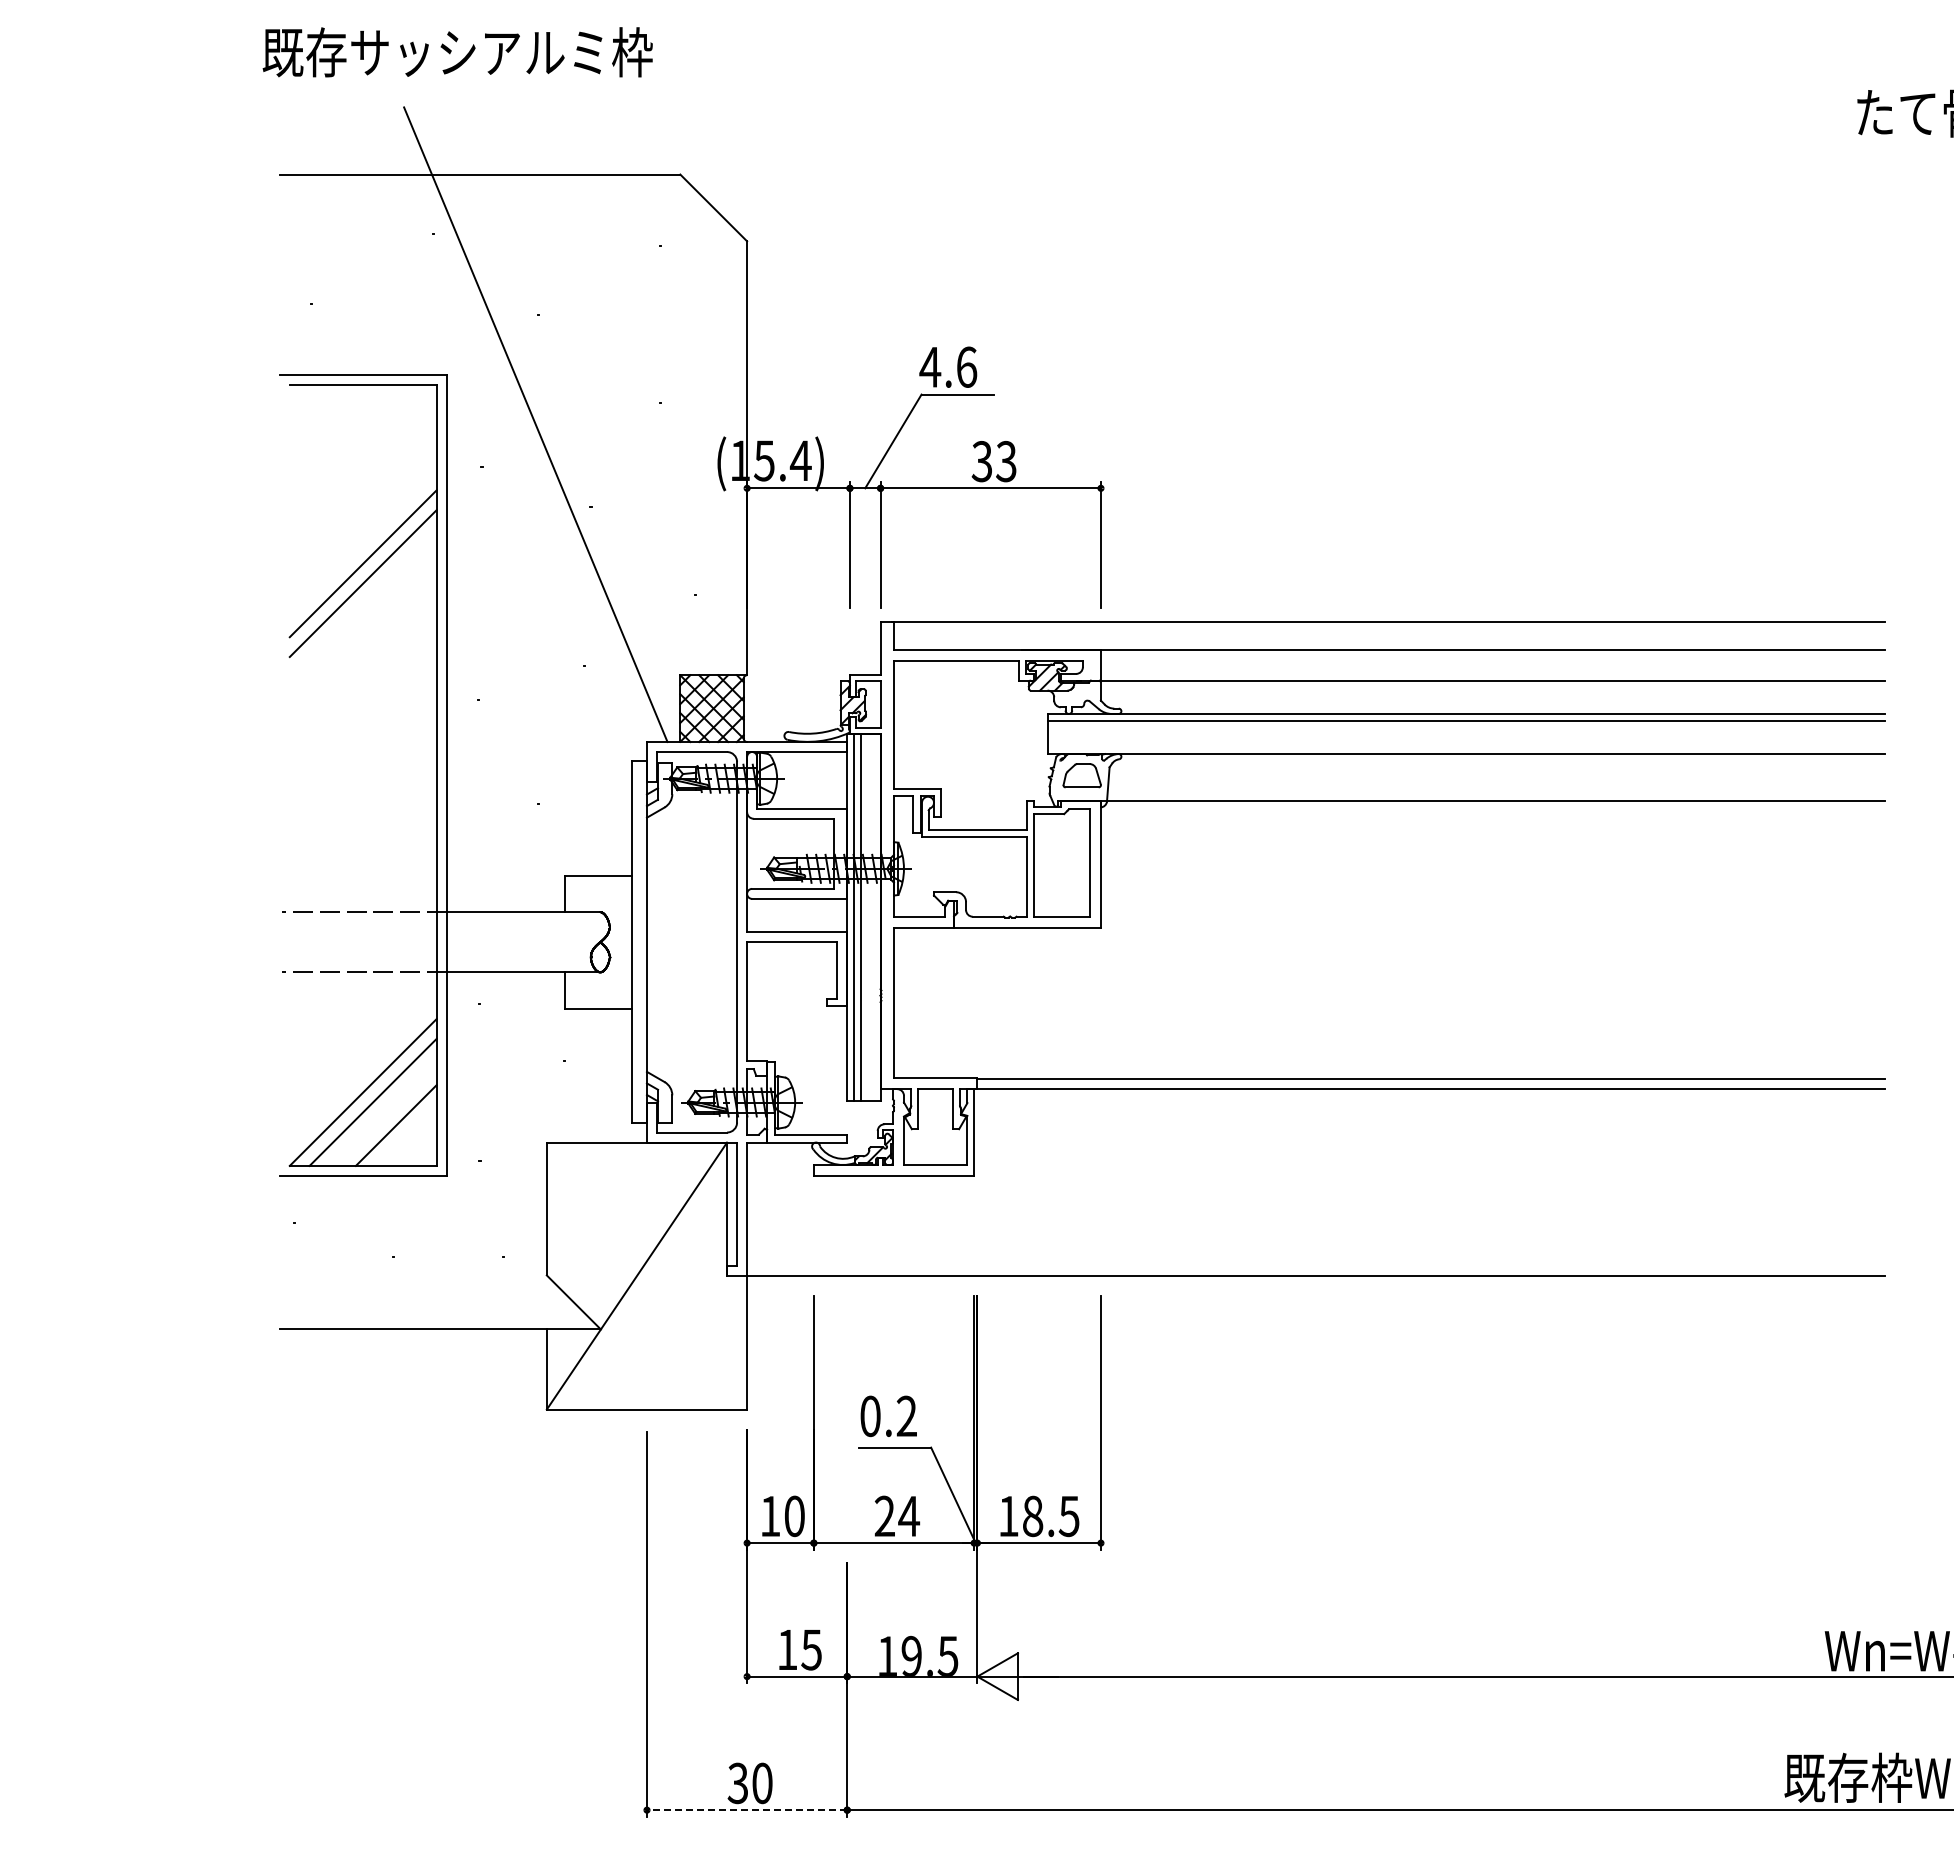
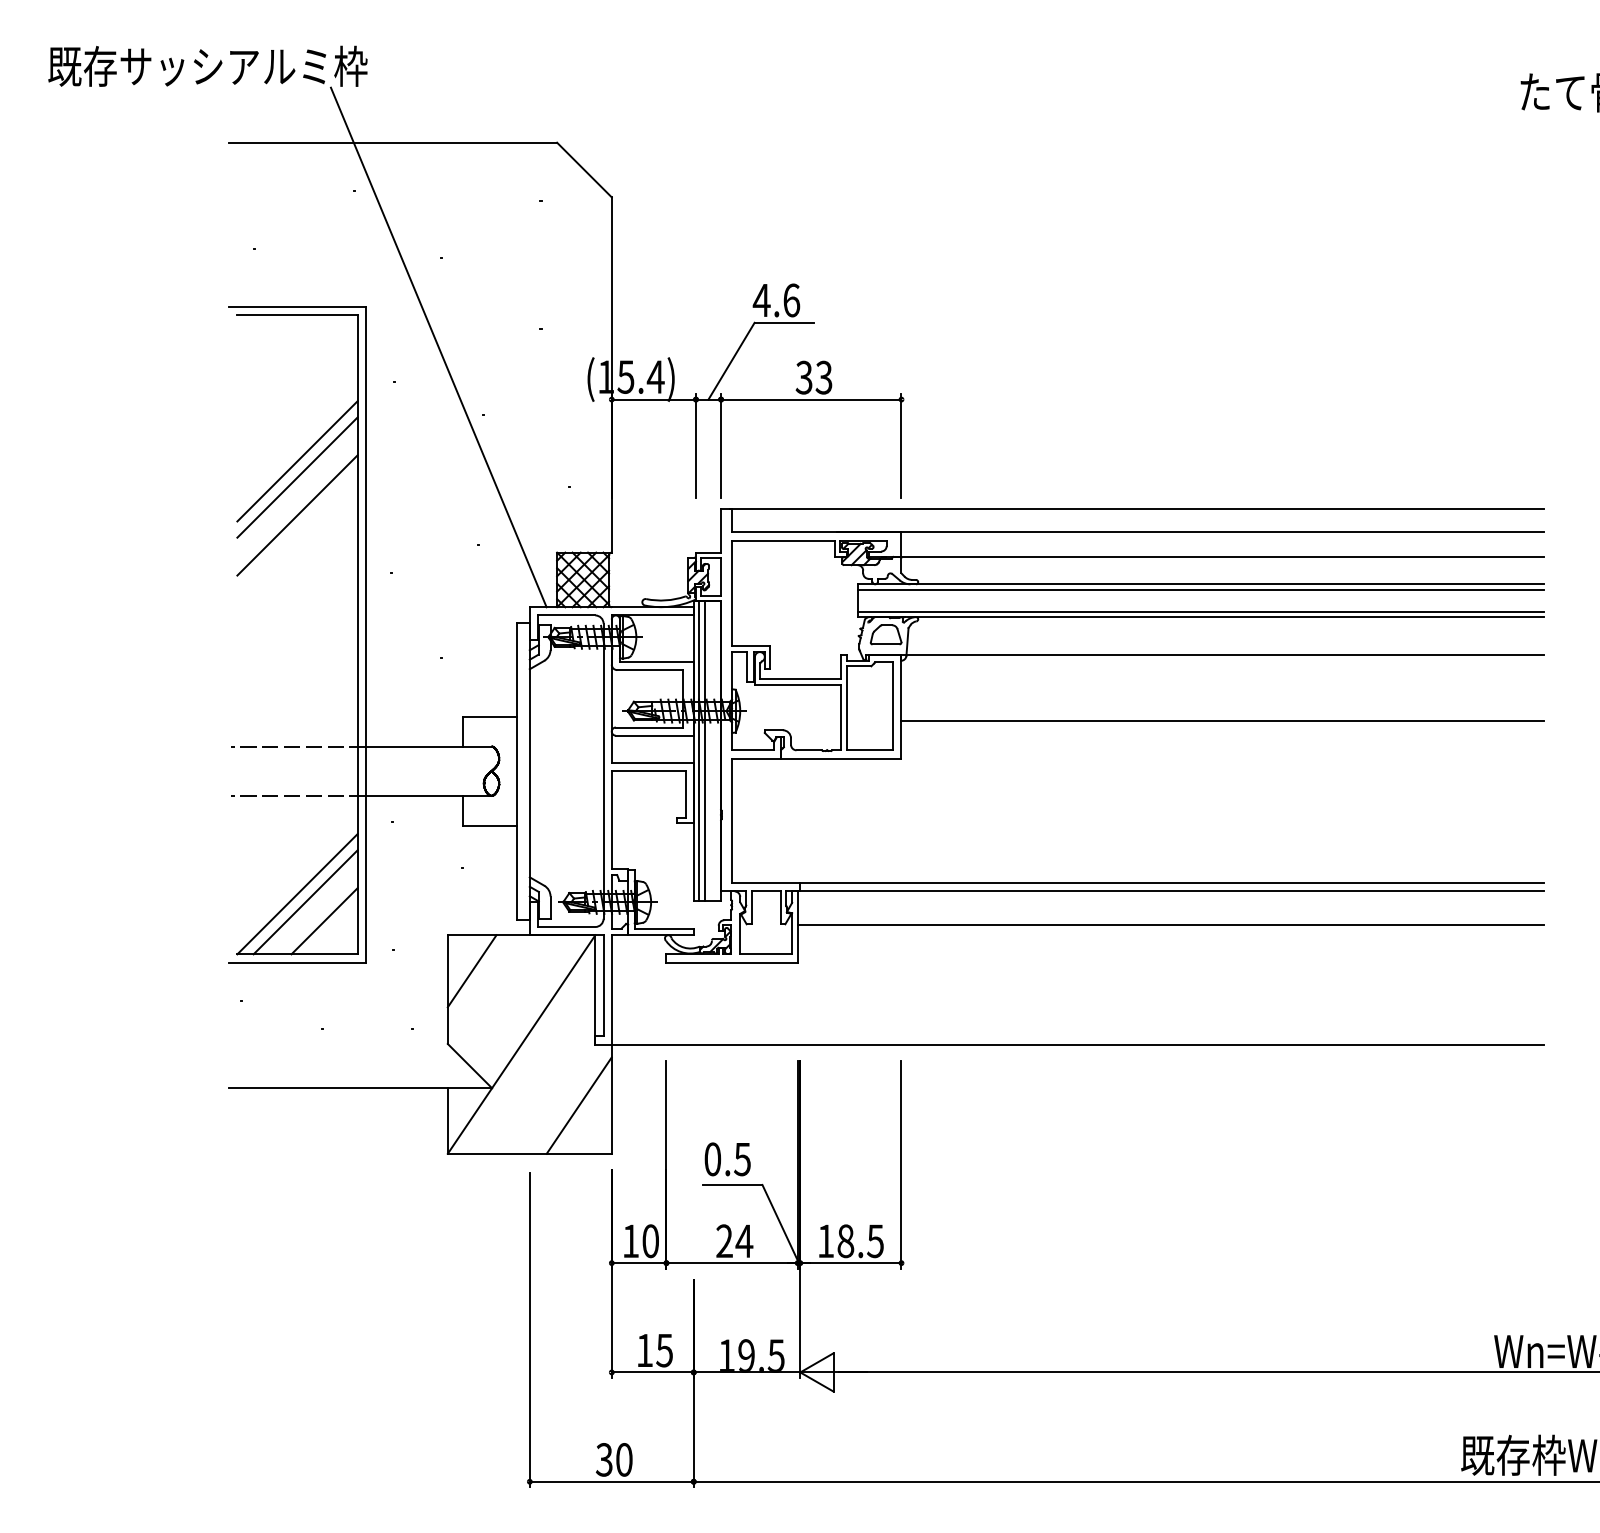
text: (457, 52) -> (207, 66), moved
line: (362, 629) -> (296, 515), added
line: (1466, 747) -> (1200, 611), added
line: (1492, 880) -> (1222, 720), added
line: (1429, 1130) -> (1170, 925), added
line: (576, 1186) -> (472, 971), added
line: (707, 1350) -> (579, 1105), added
text: (906, 1416) -> (742, 1159), 0.2 -> 0.5
line: (746, 1810) -> (611, 1482), dashed -> solid

